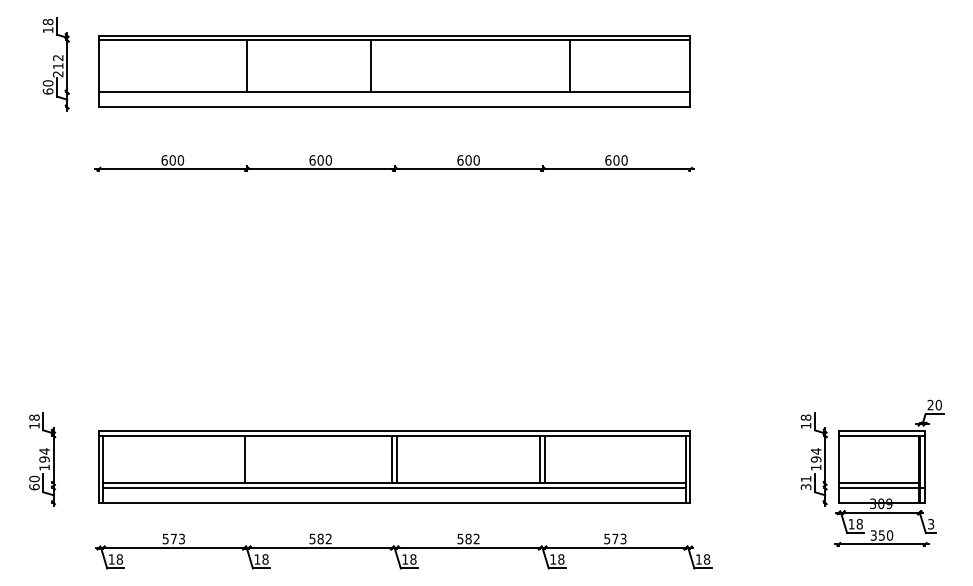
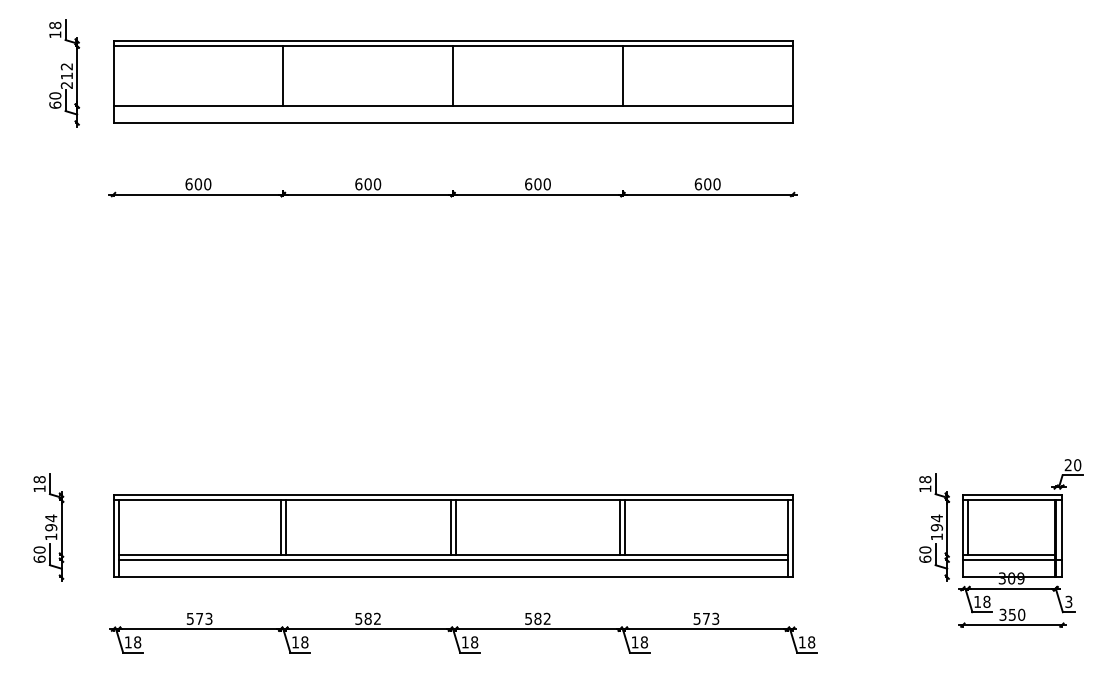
line: (371, 66) -> (453, 76), moved
line: (570, 66) -> (622, 76), moved
line: (248, 459) -> (285, 527), added
line: (842, 459) -> (967, 527), added
text: (806, 482) -> (925, 554), 31 -> 60

